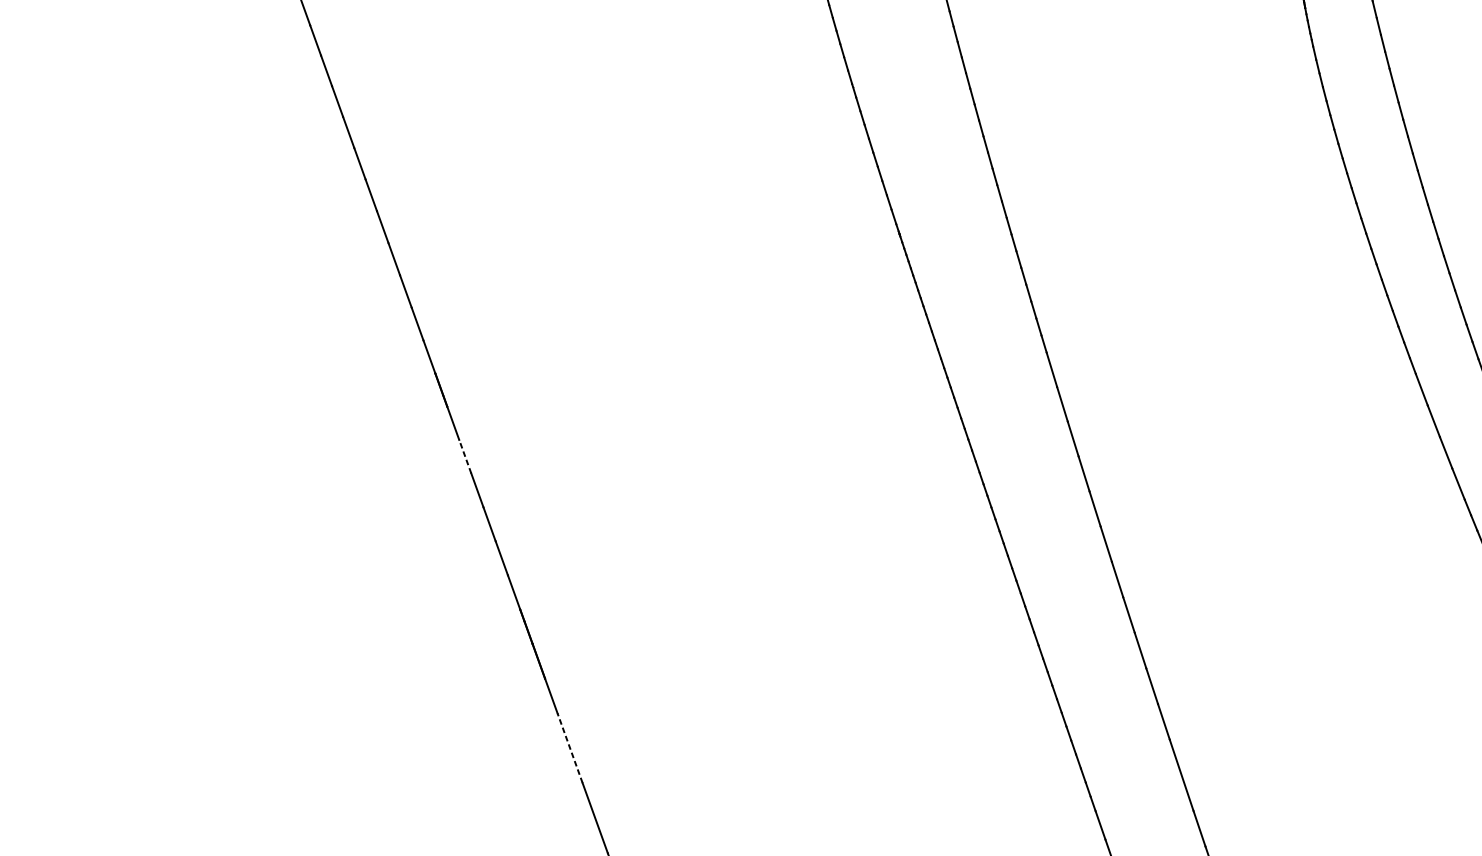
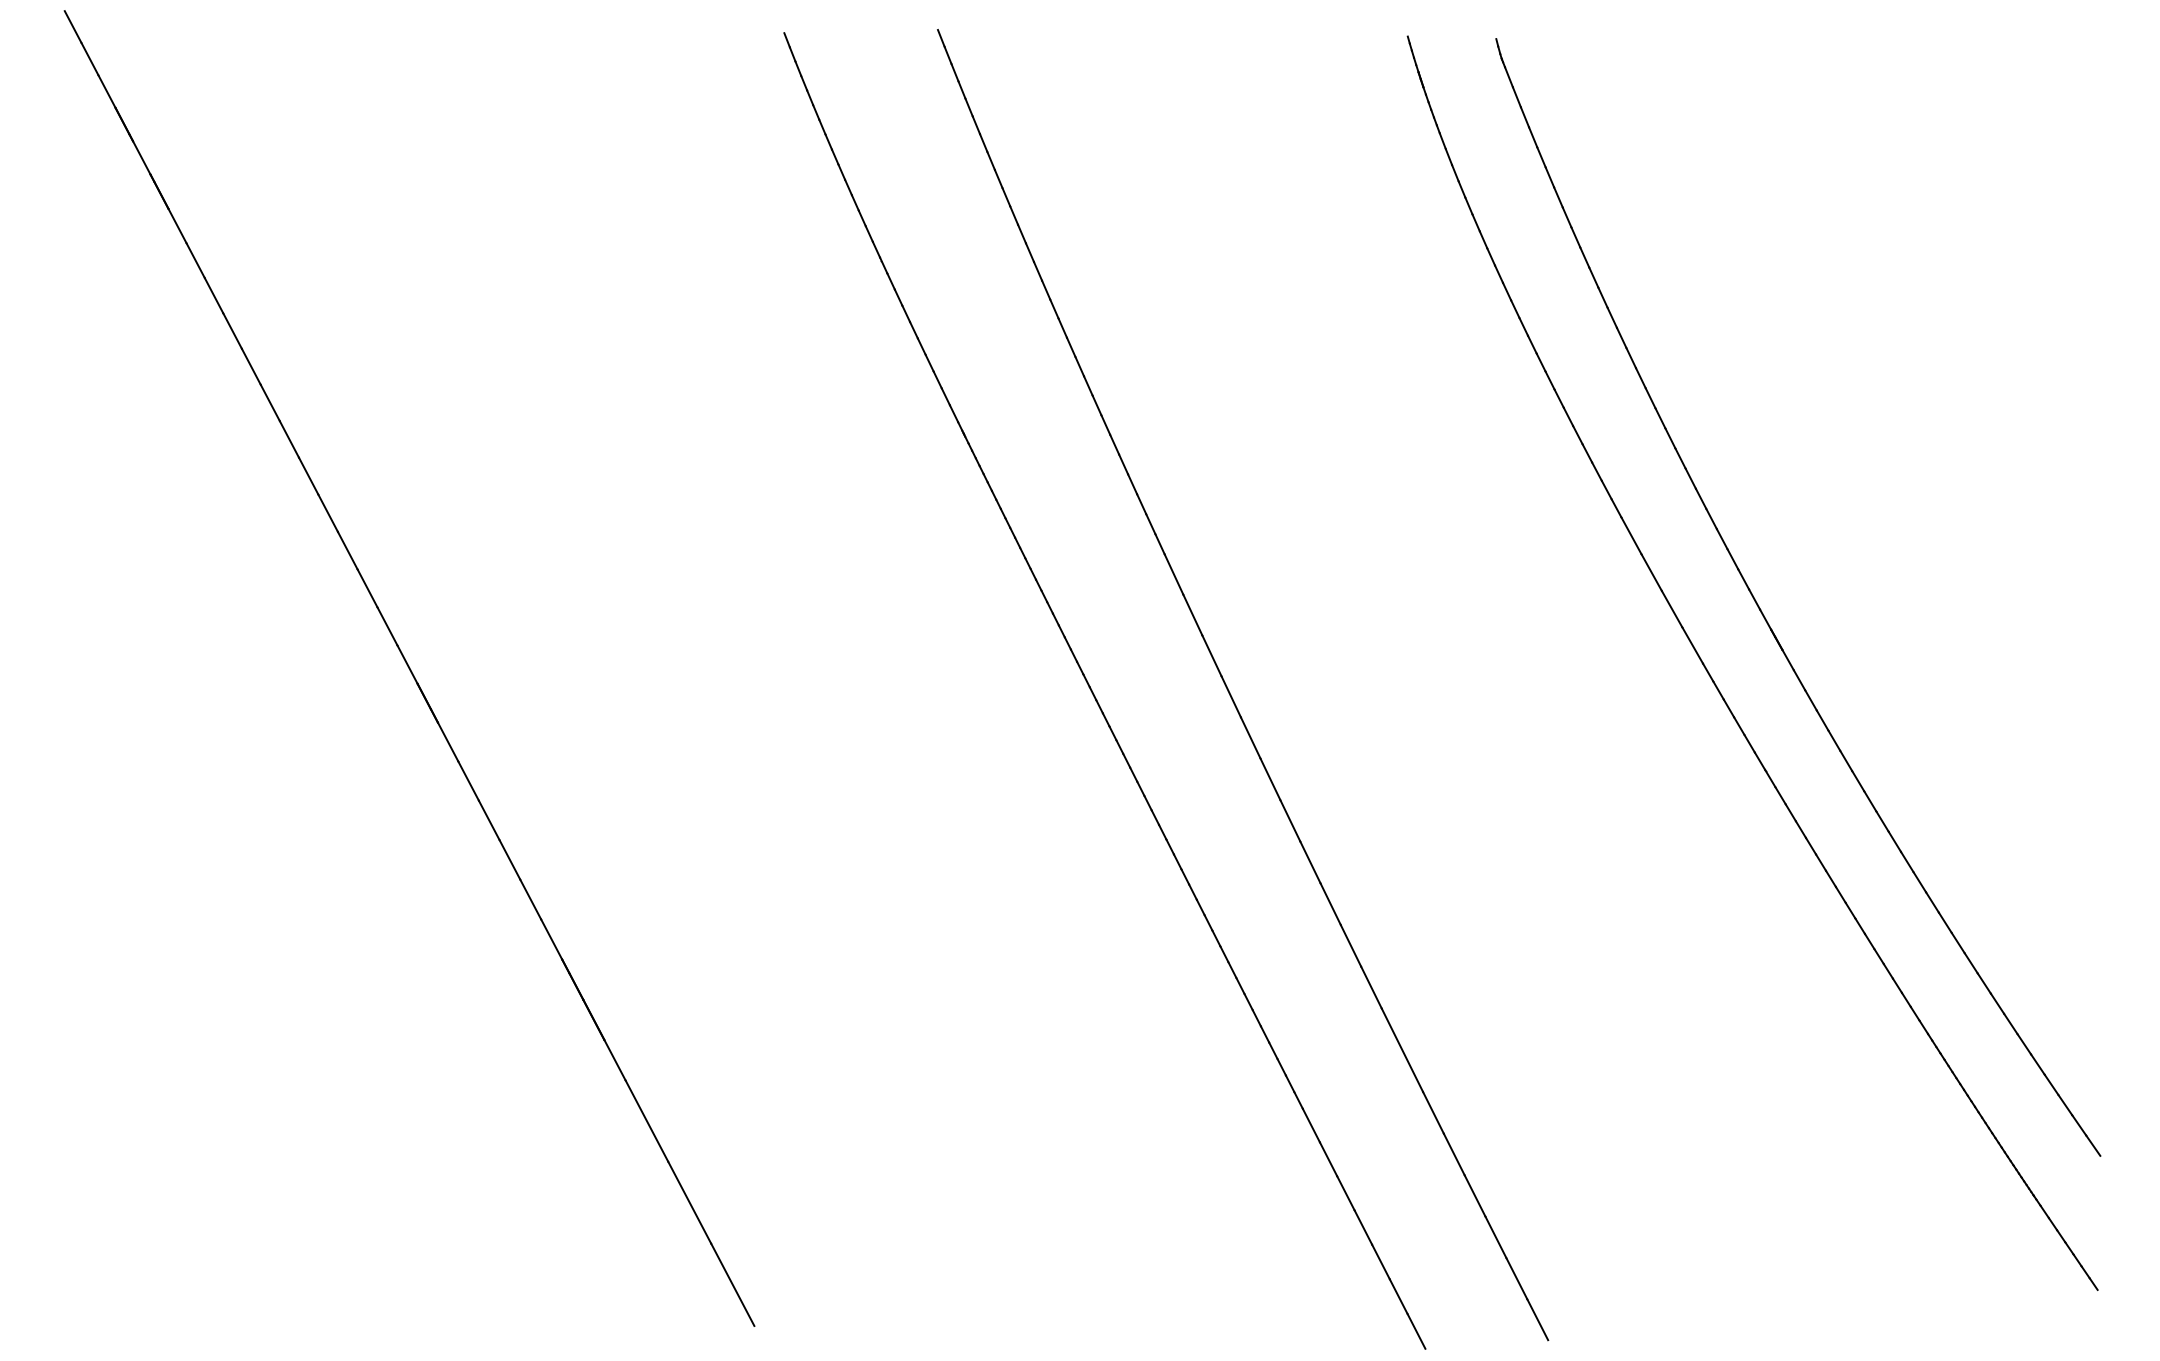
line: (465, 456) -> (468, 780), dashed -> solid
line: (569, 748) -> (646, 1121), dashed -> solid

